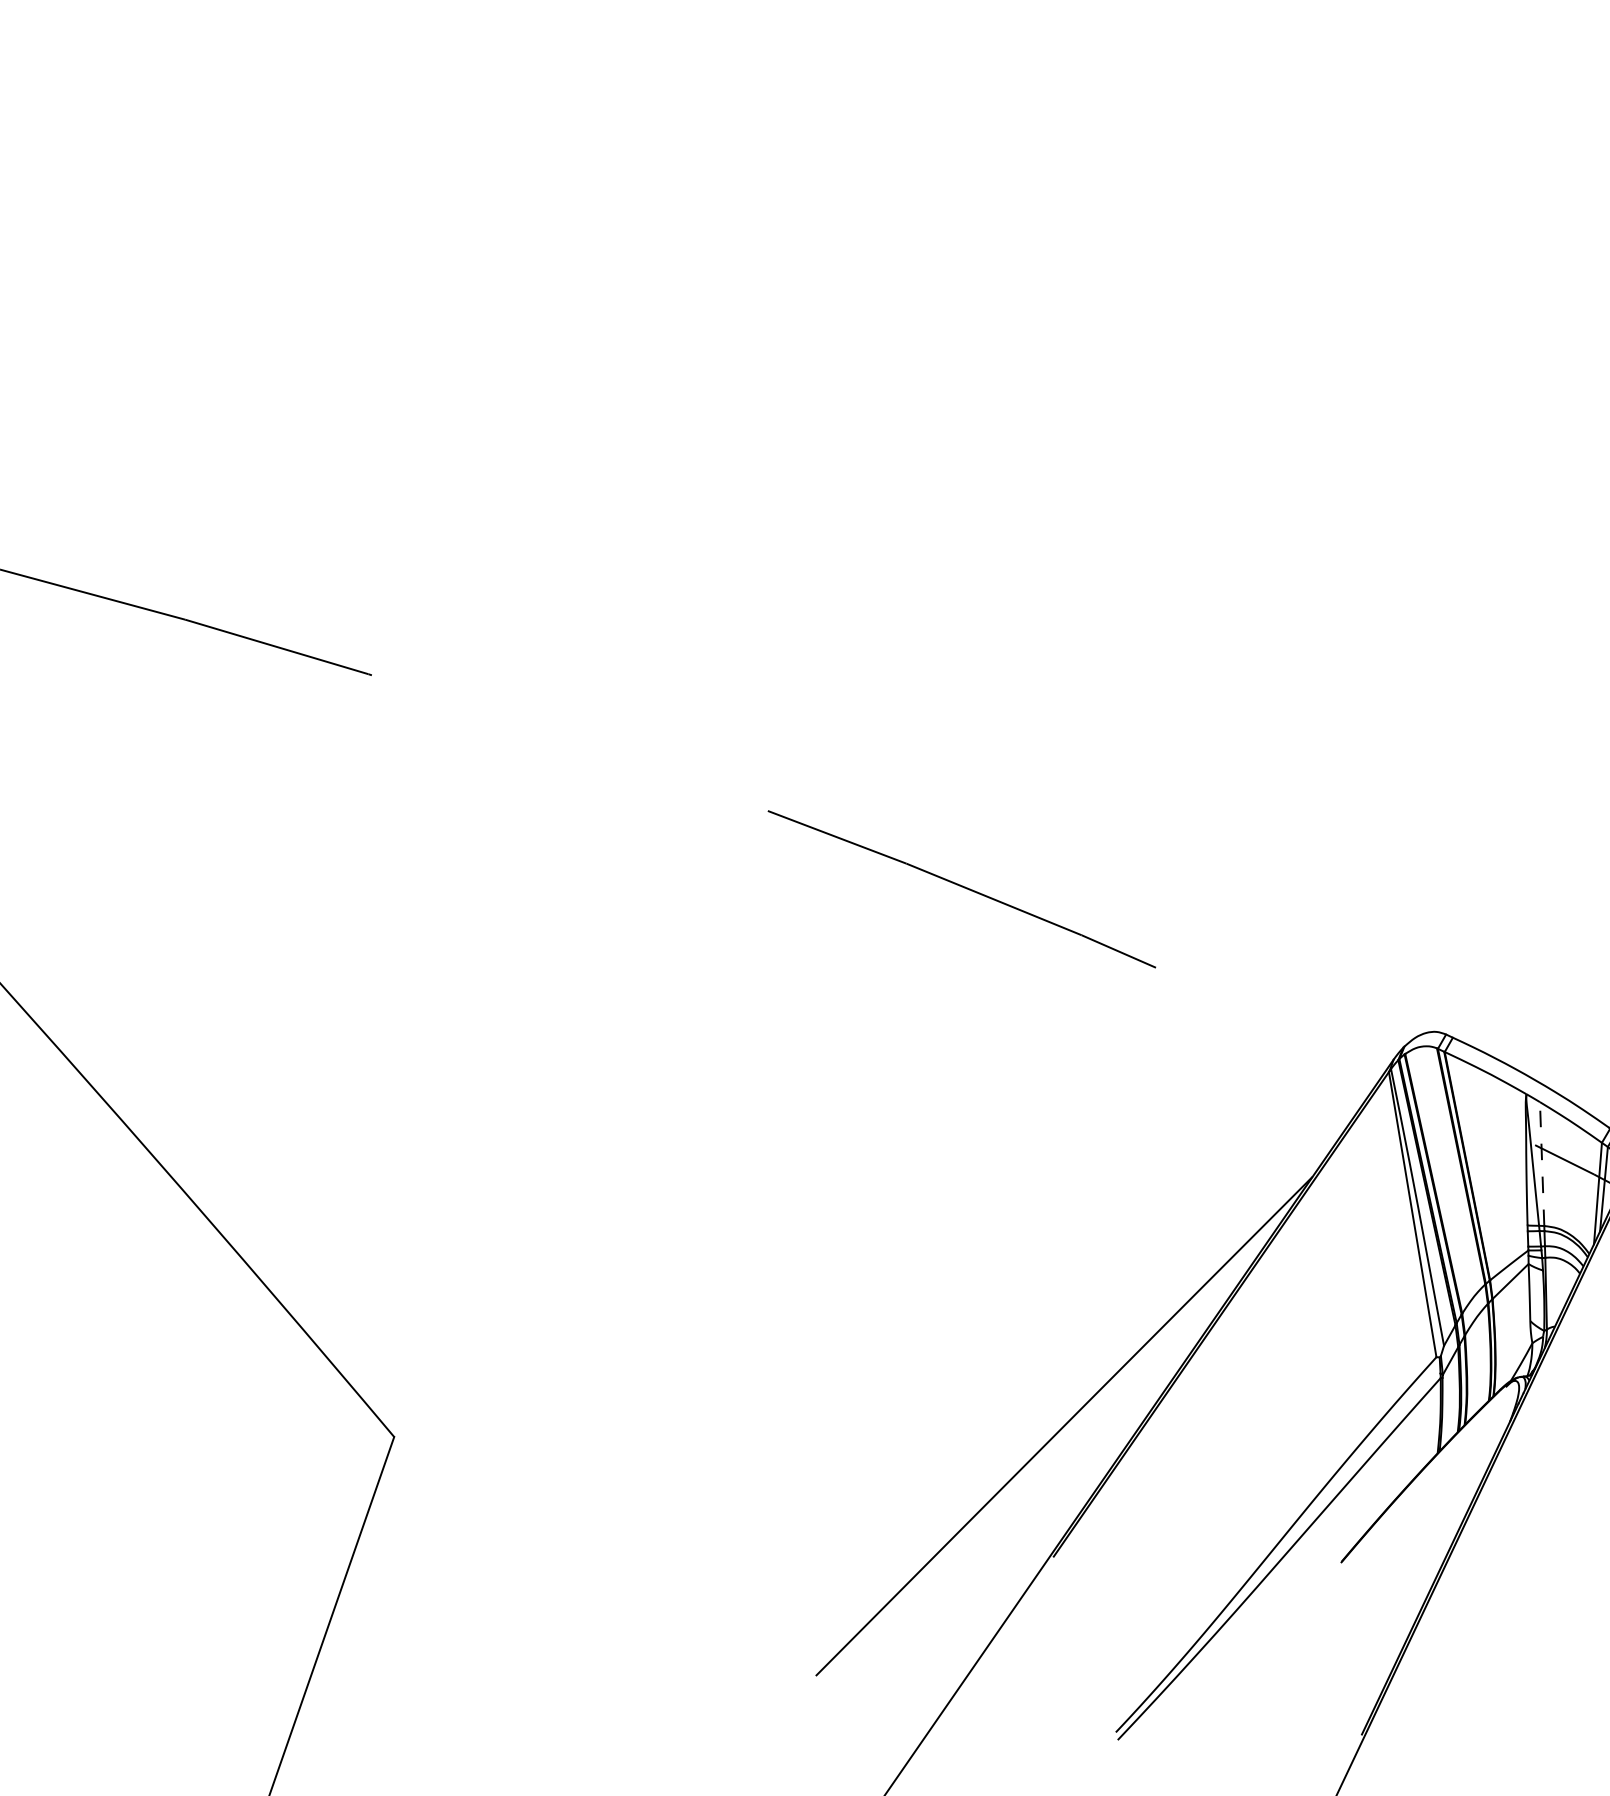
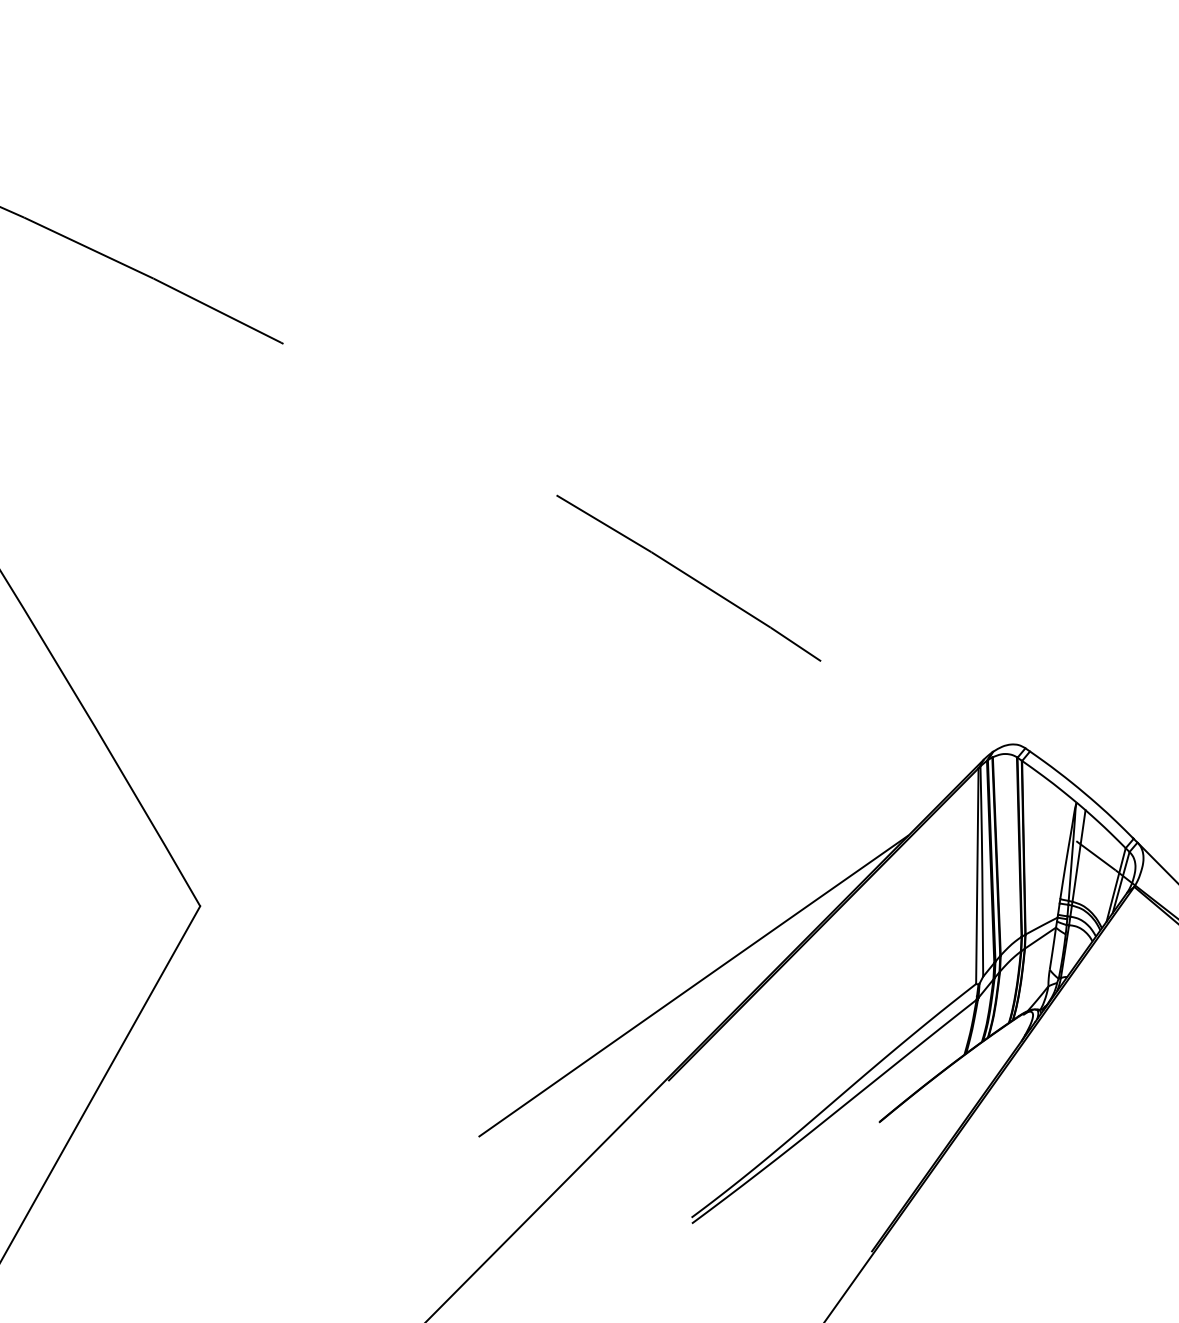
line: (1542, 1164) -> (1079, 856), dashed -> solid

